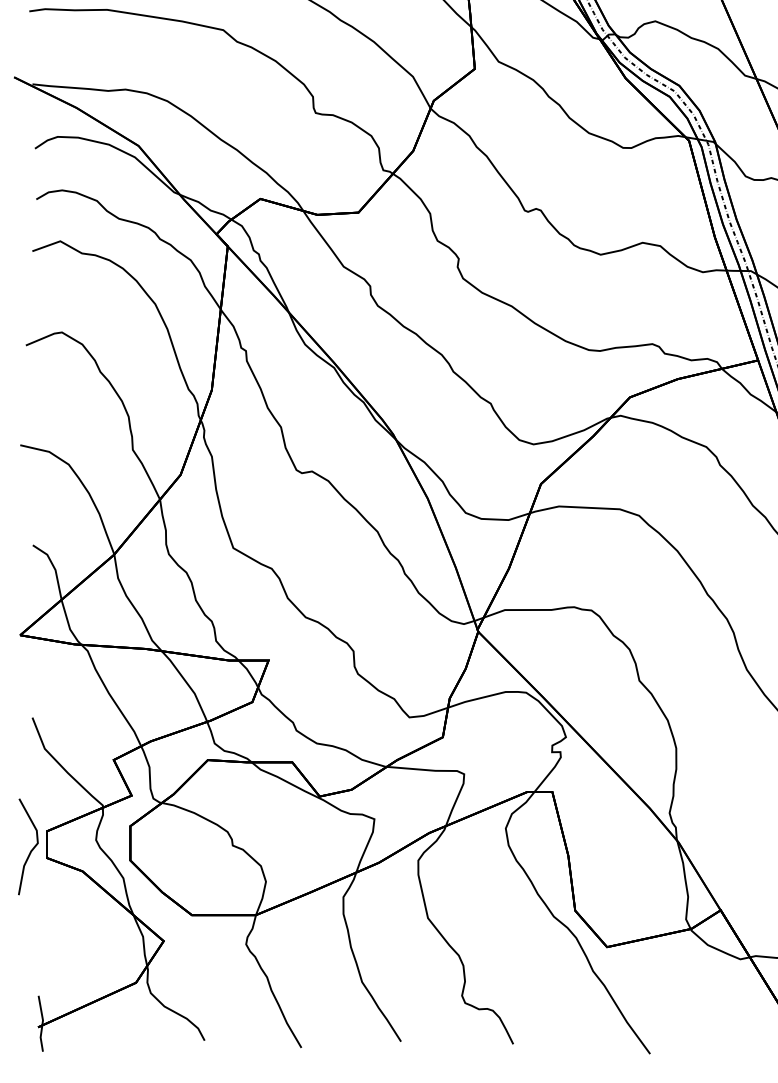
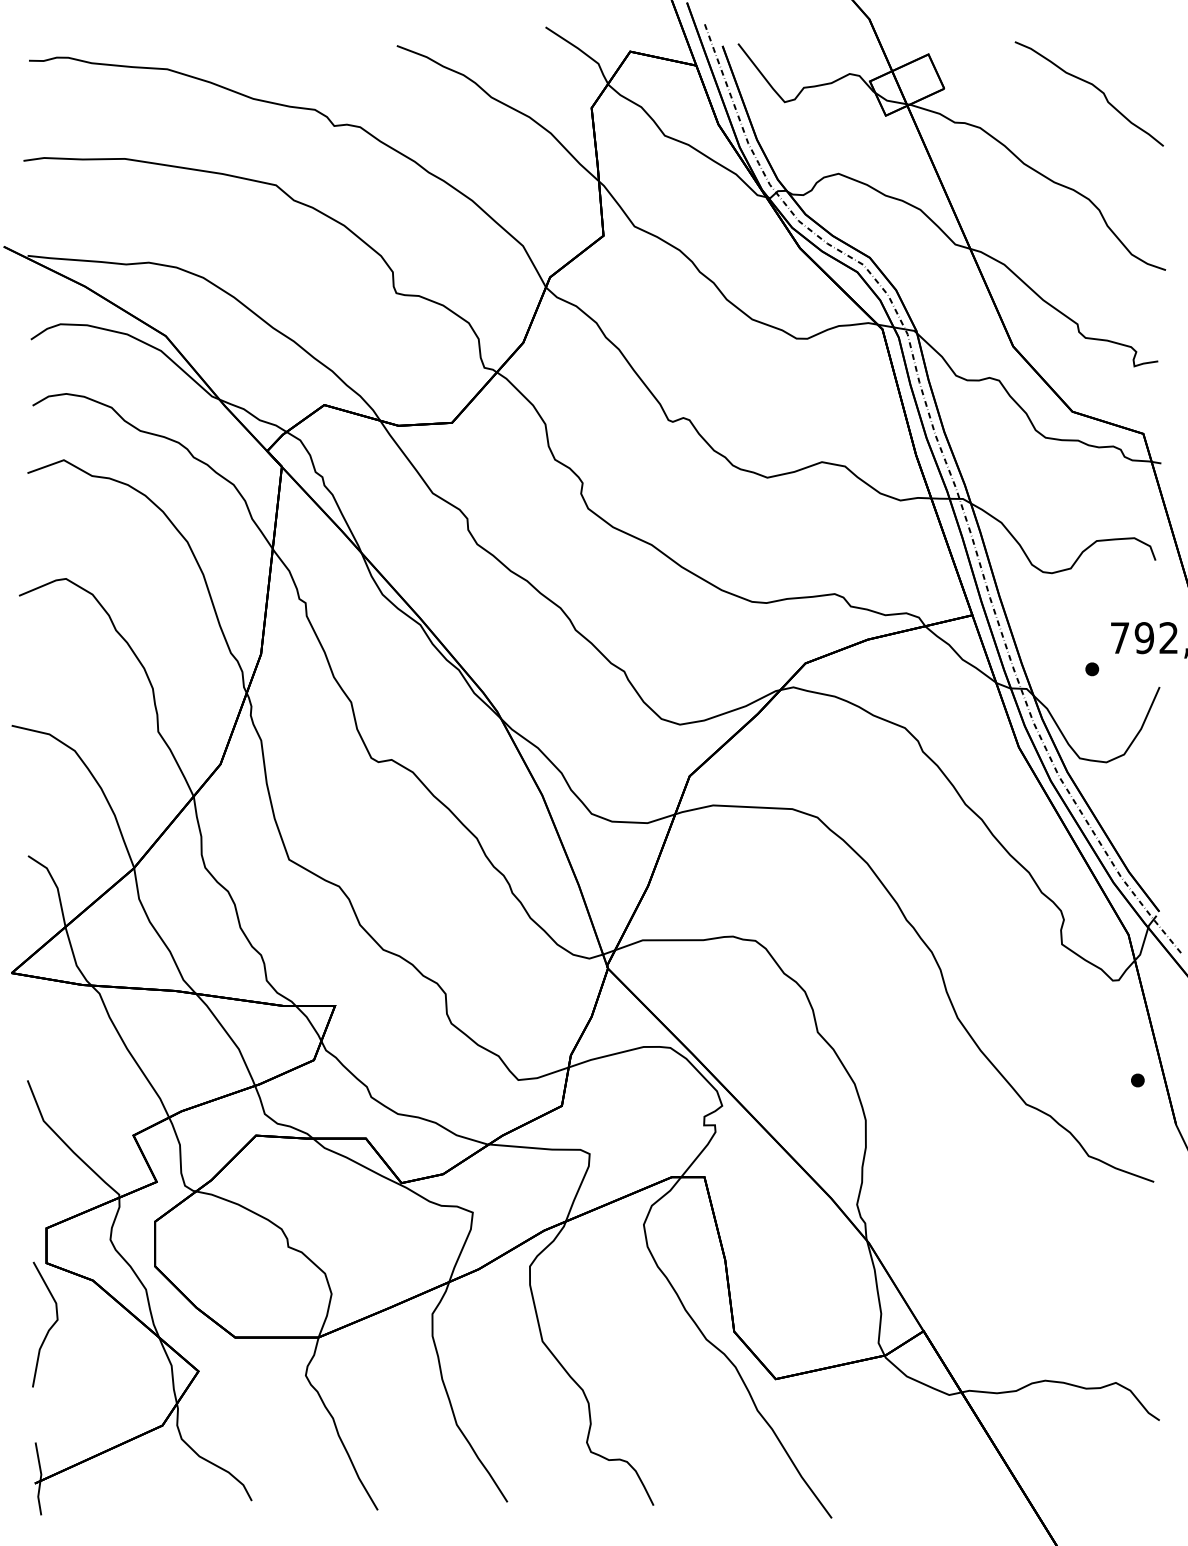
curve: (31, 849) -> (49, 1328), moved

